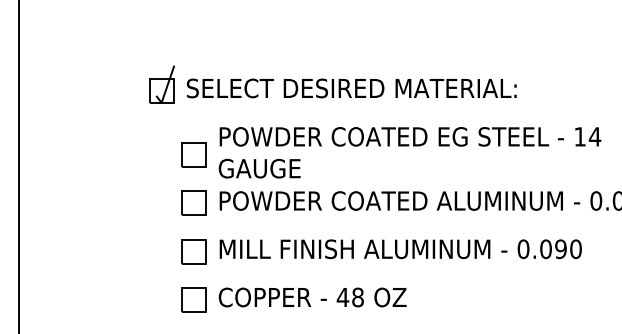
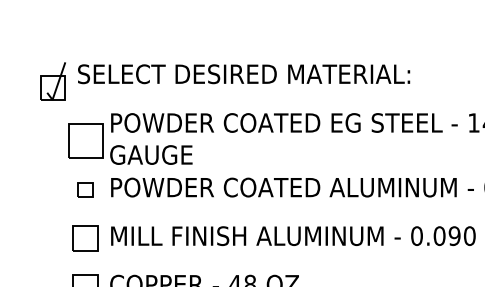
part: (161, 84) -> (52, 81), moved
part: (193, 154) -> (84, 140), size x1.4
part: (193, 202) -> (84, 189), size x0.6

